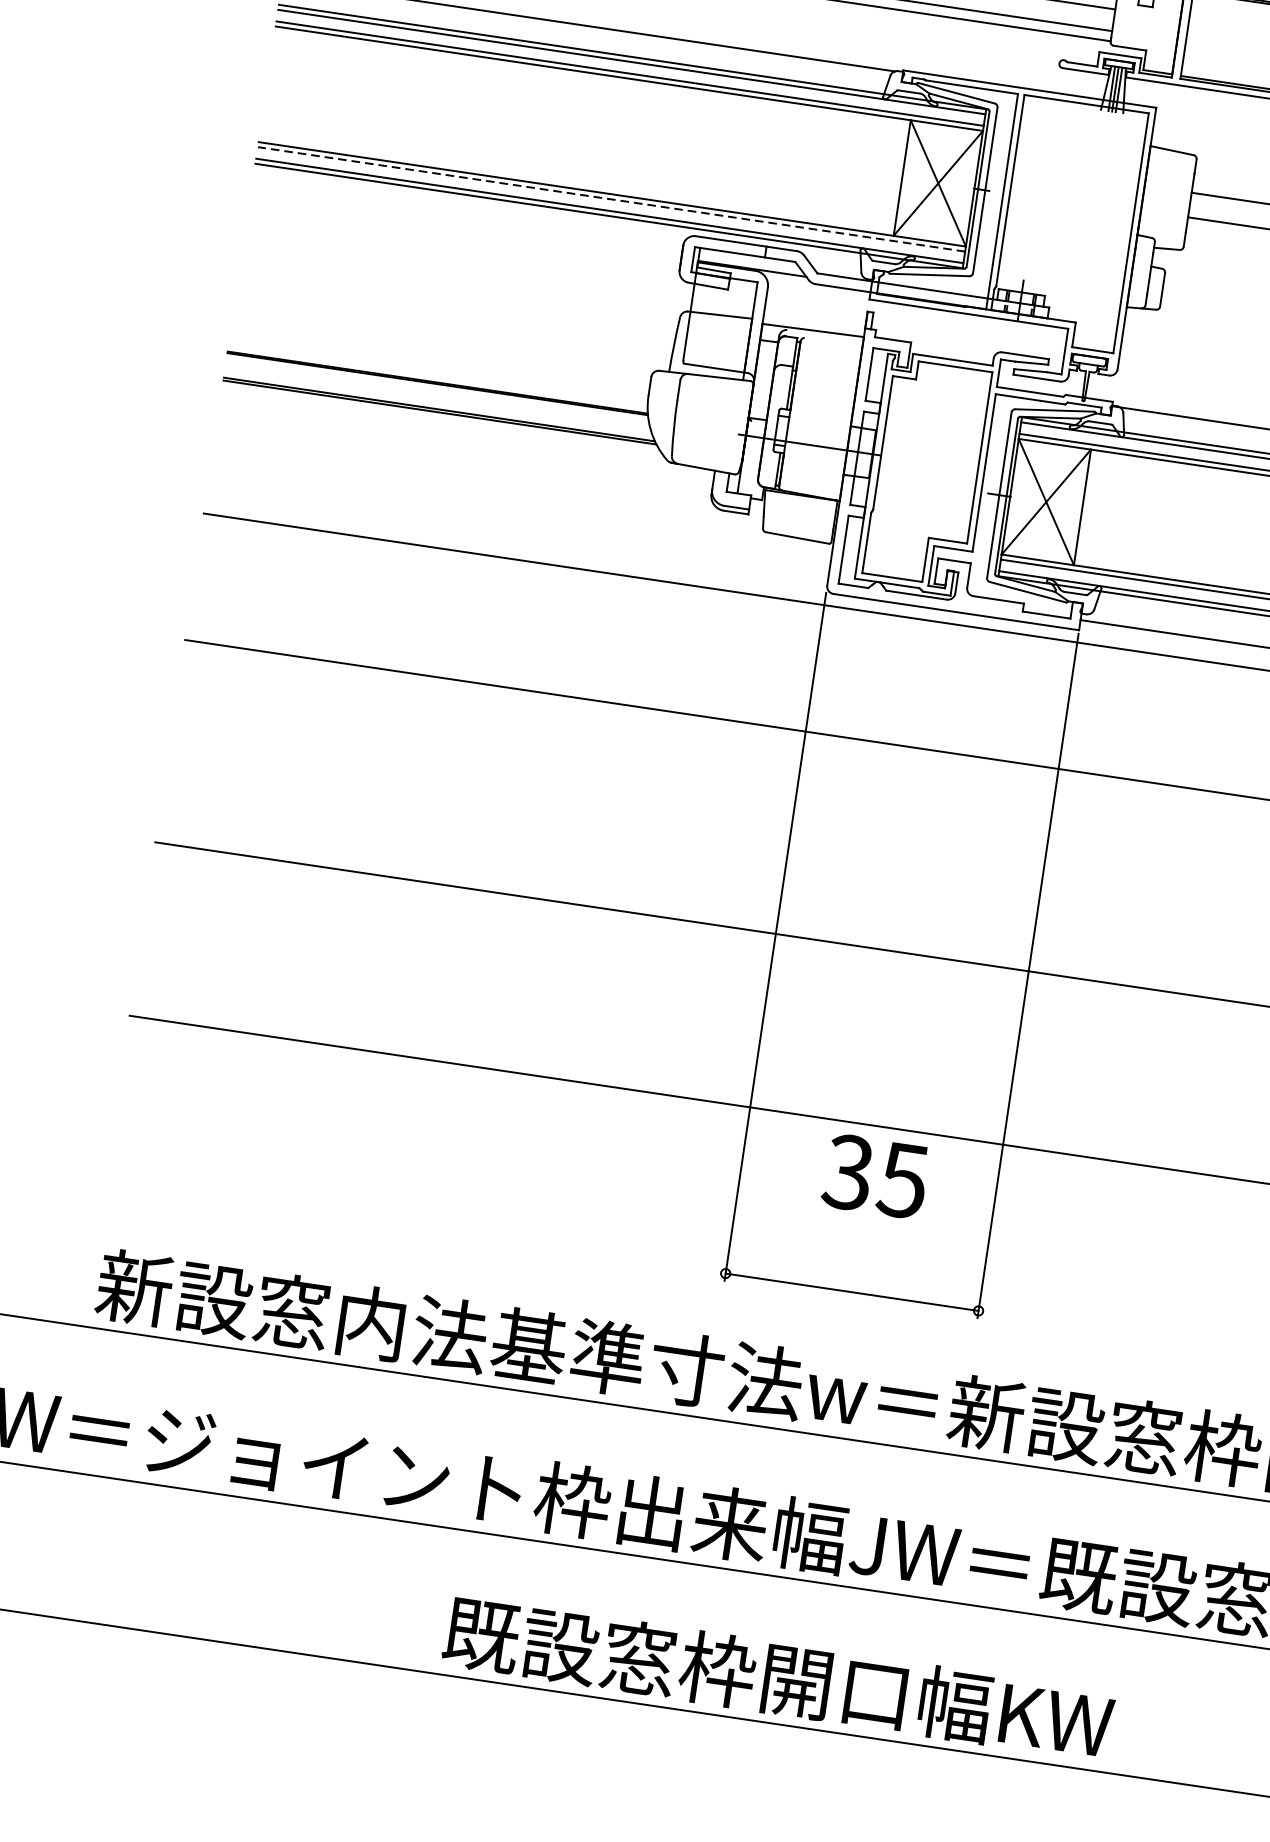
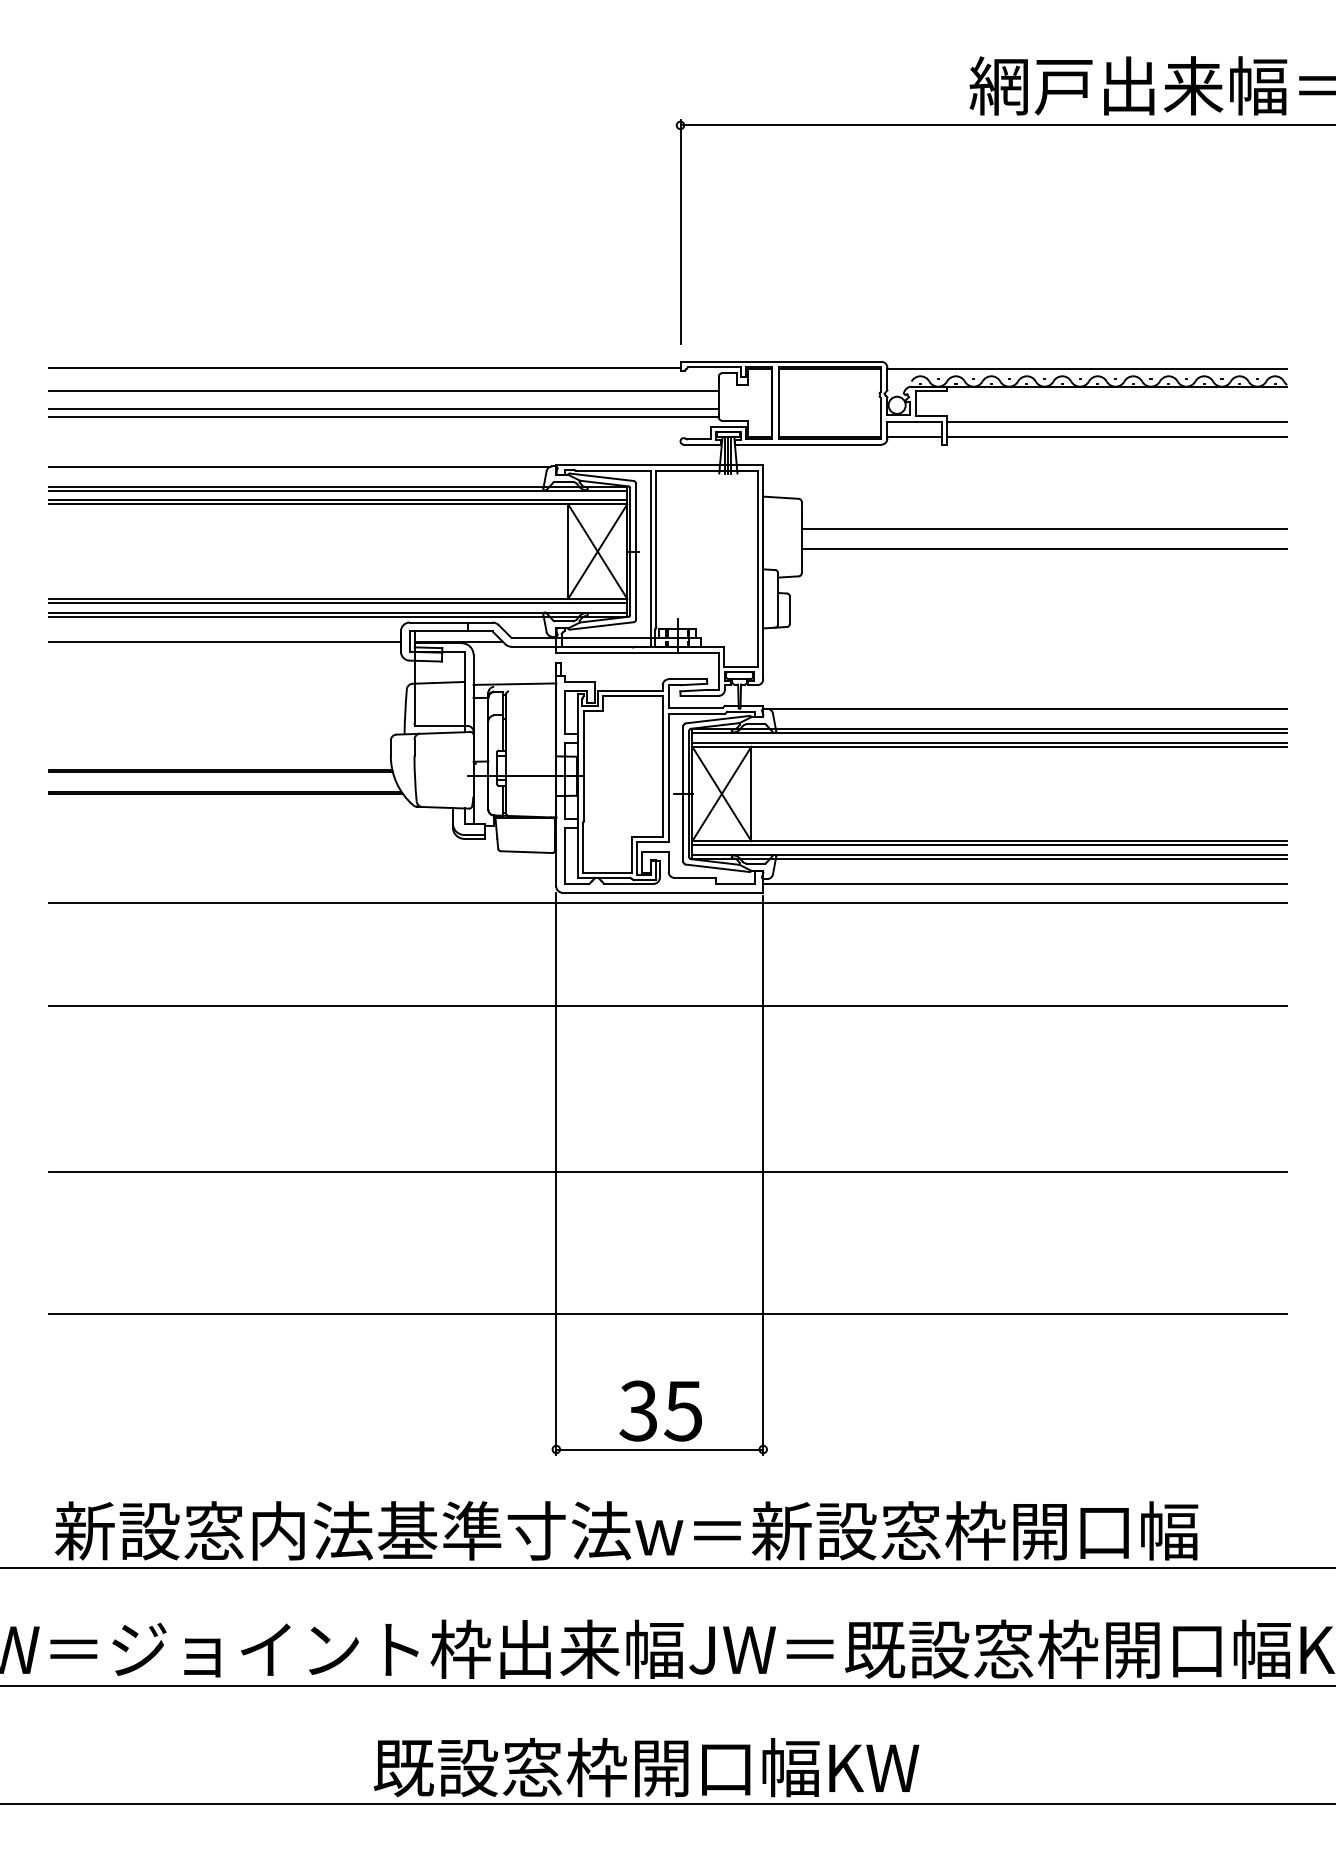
line: (610, 199) -> (337, 603), dashed -> solid
line: (465, 227) -> (224, 642), added
text: (875, 1175) -> (660, 1410), moved

